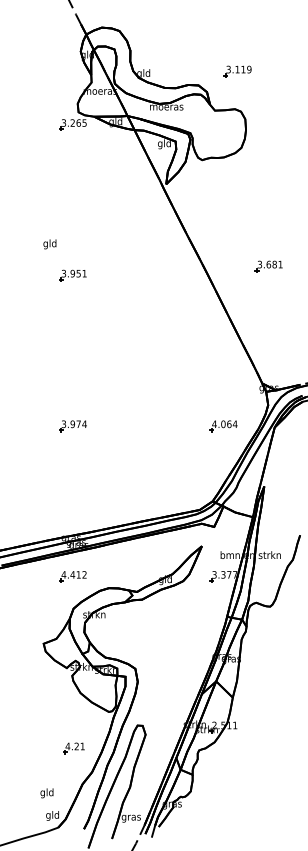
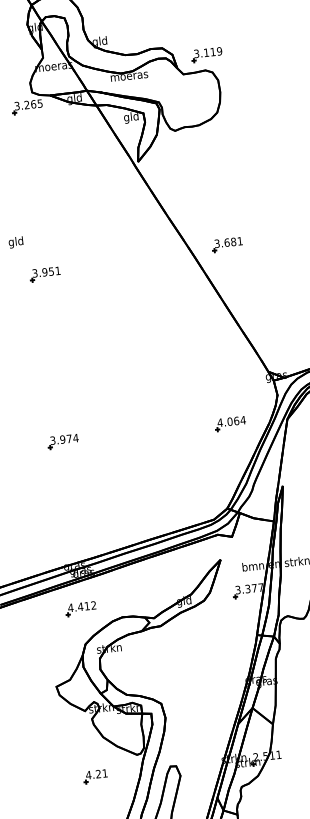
part: (237, 71) -> (206, 54), moved
part: (268, 266) -> (226, 244), moved
part: (73, 748) -> (95, 776), moved

